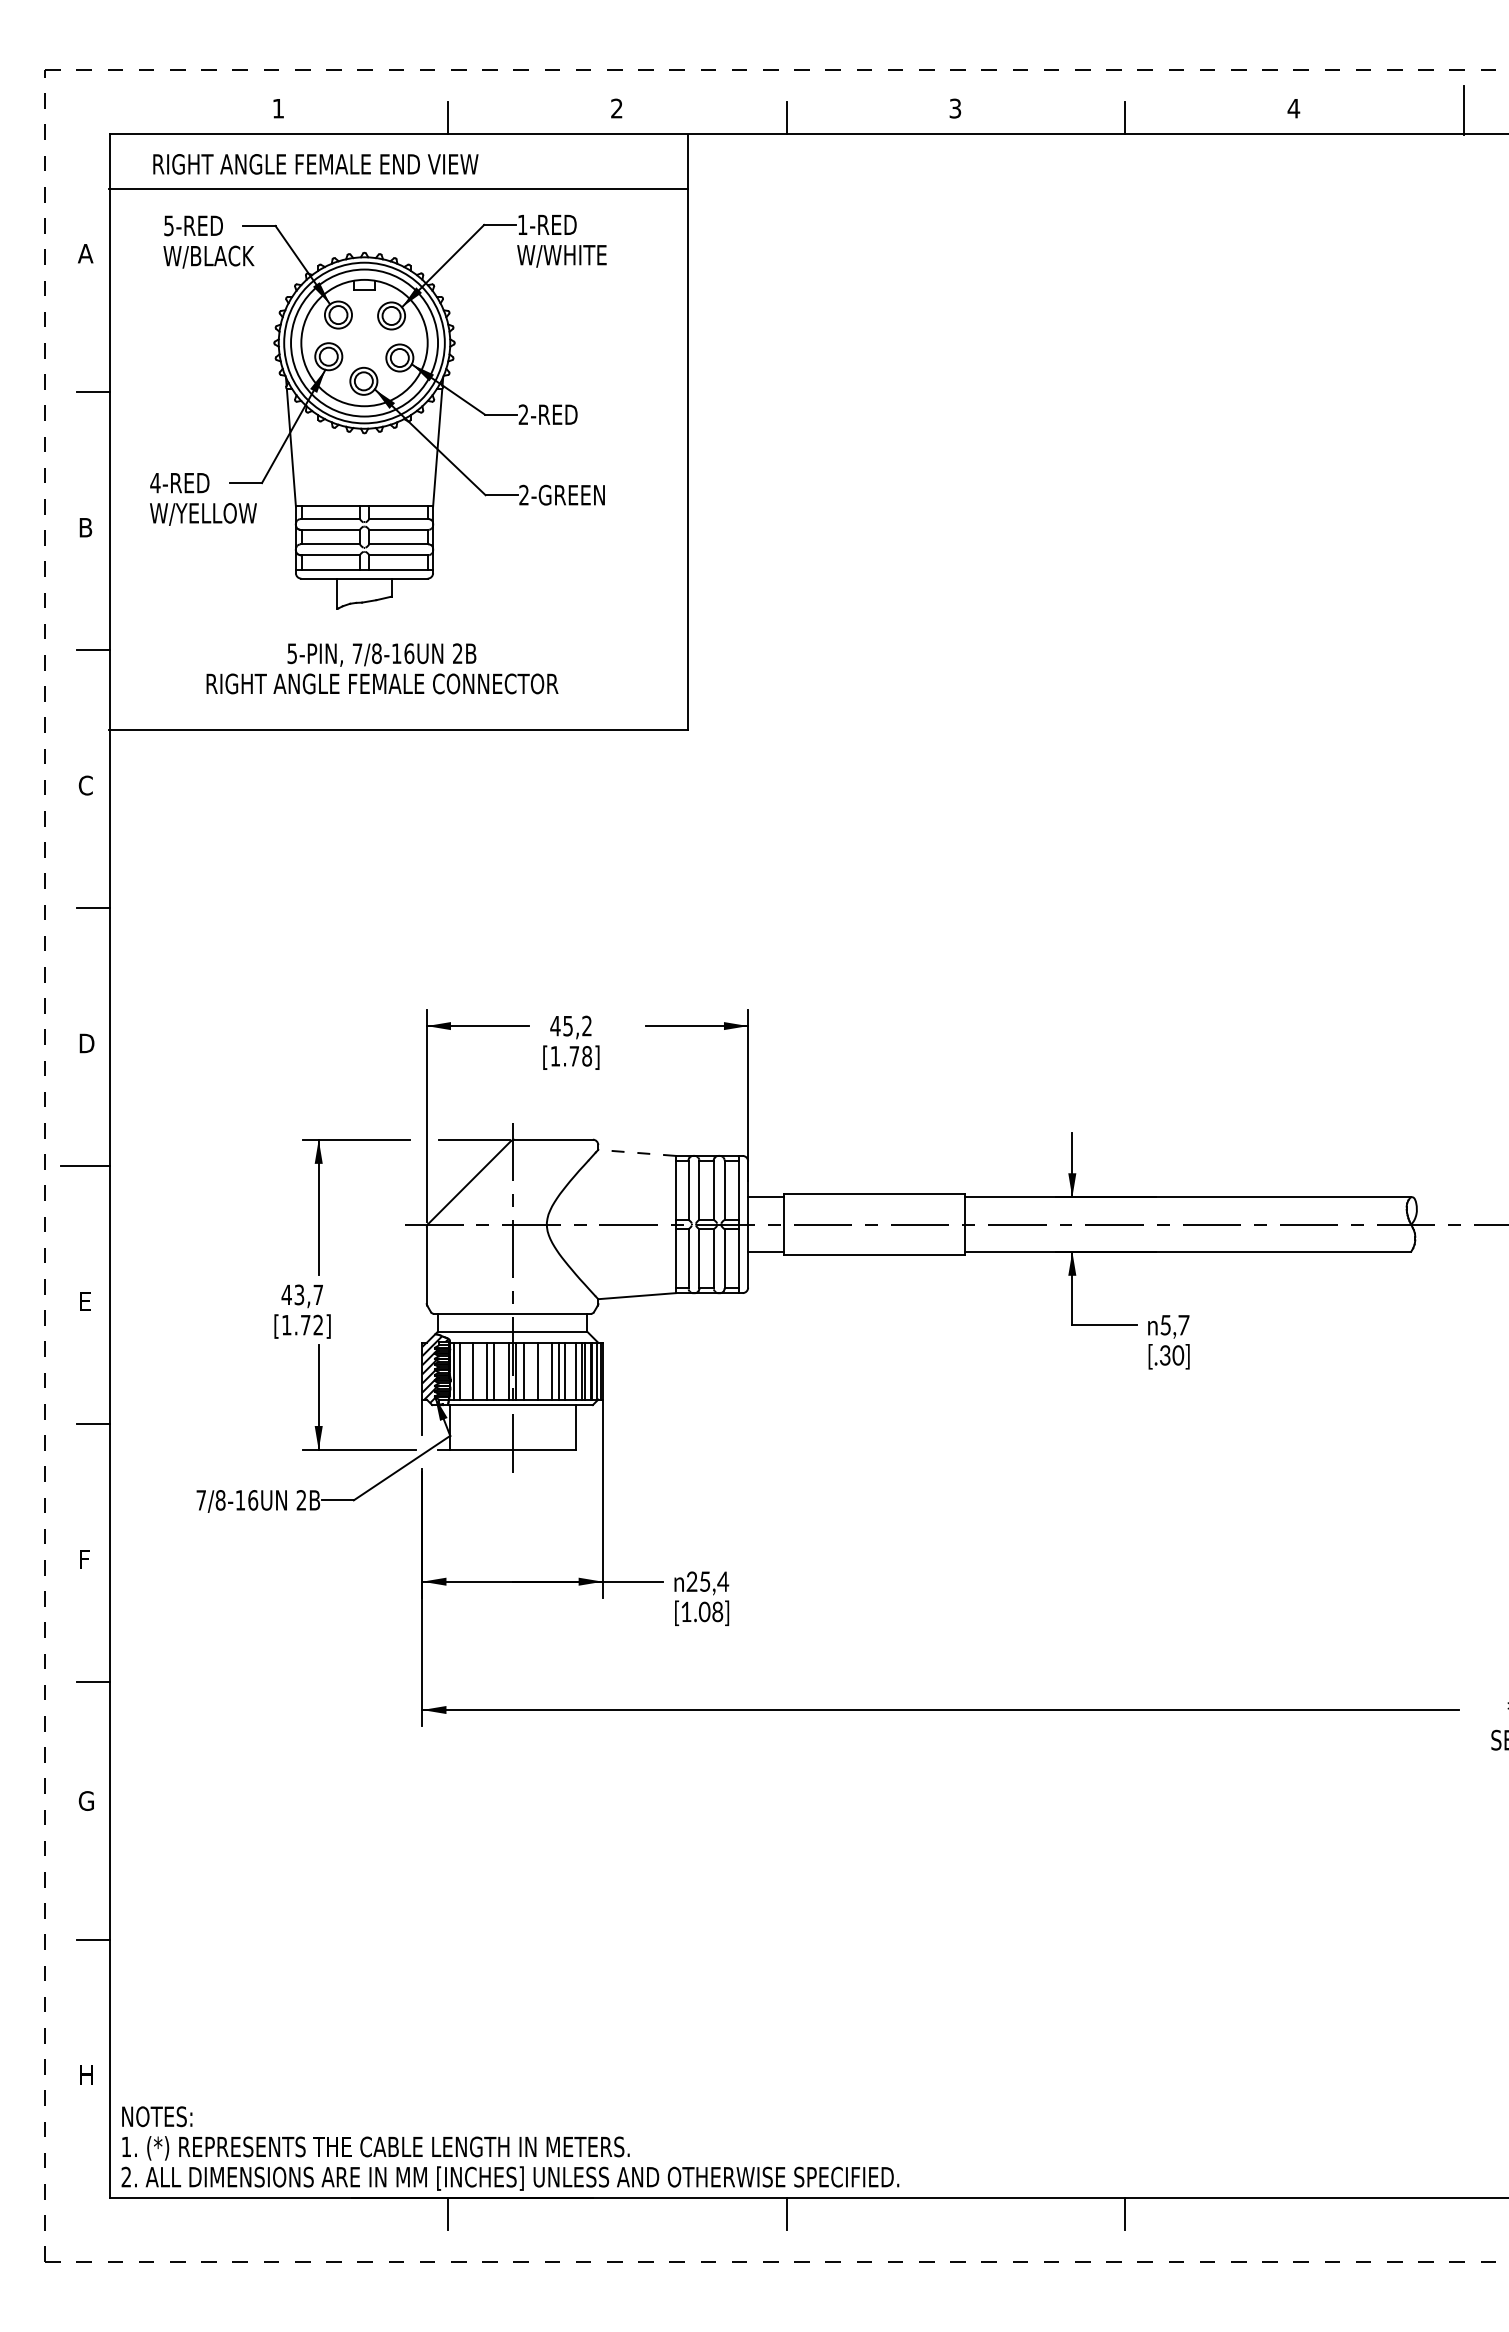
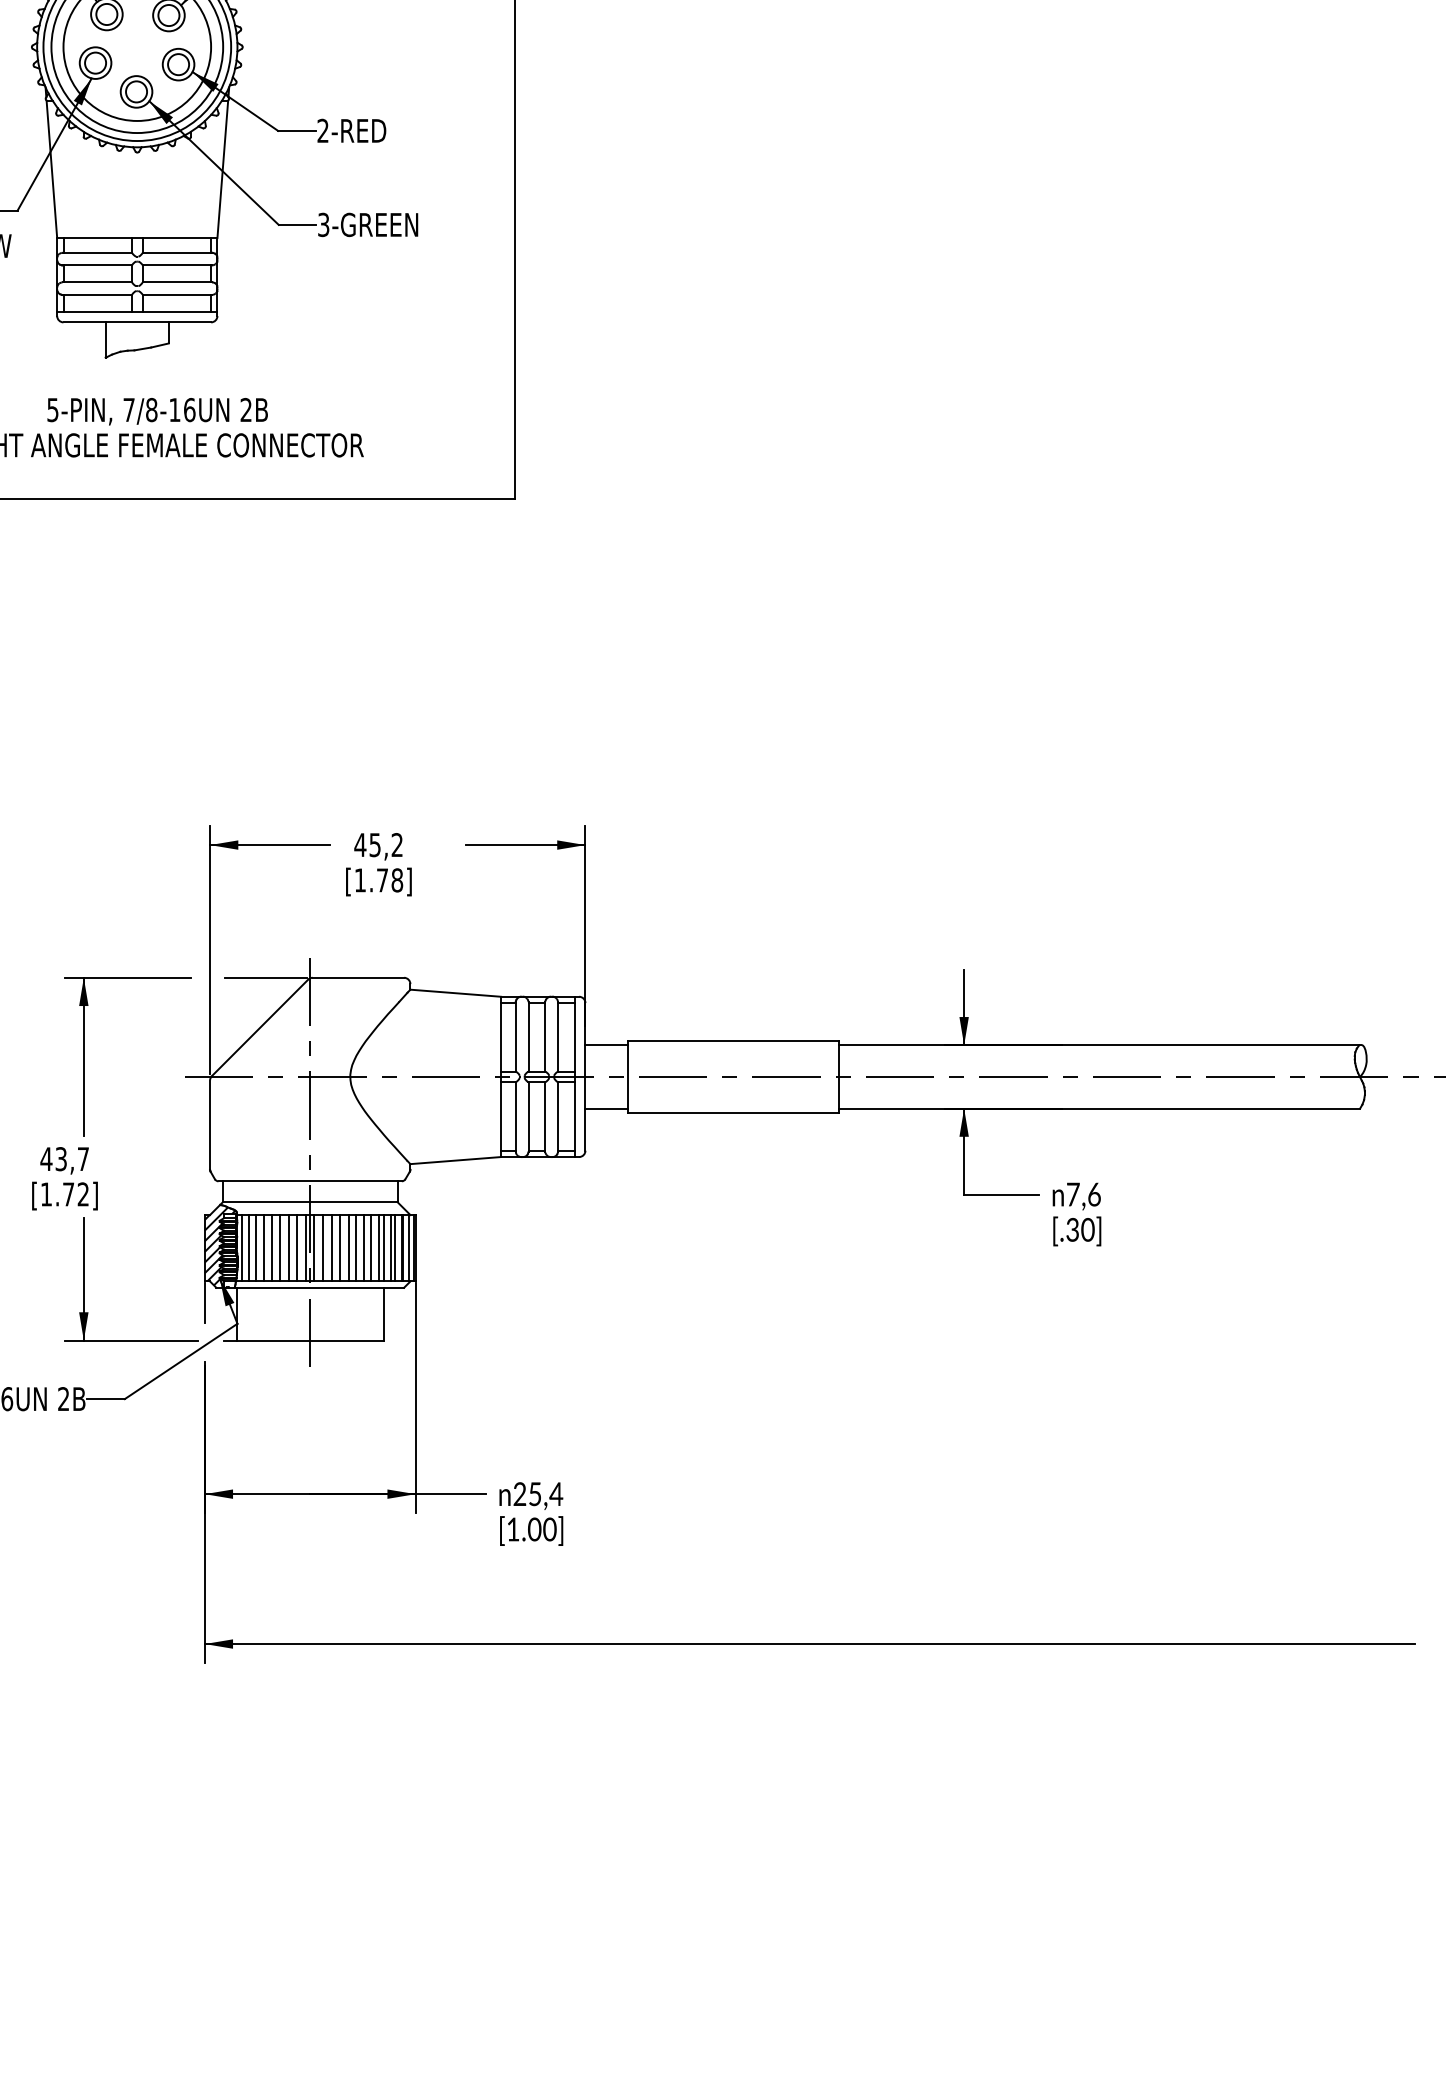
text: (523, 495) -> (323, 225), 2-GREEN -> 3-GREEN
line: (637, 1152) -> (456, 992), dashed -> solid
text: (1174, 1325) -> (1083, 1194), 5,7 -> 7,6
line: (466, 1370) -> (256, 1247), added
line: (479, 1370) -> (271, 1247), added
line: (501, 1370) -> (297, 1247), added
line: (530, 1370) -> (331, 1247), added
line: (545, 1370) -> (348, 1247), added
line: (571, 1370) -> (379, 1247), added
text: (717, 1611) -> (549, 1528), [1.08] -> [1.00]

